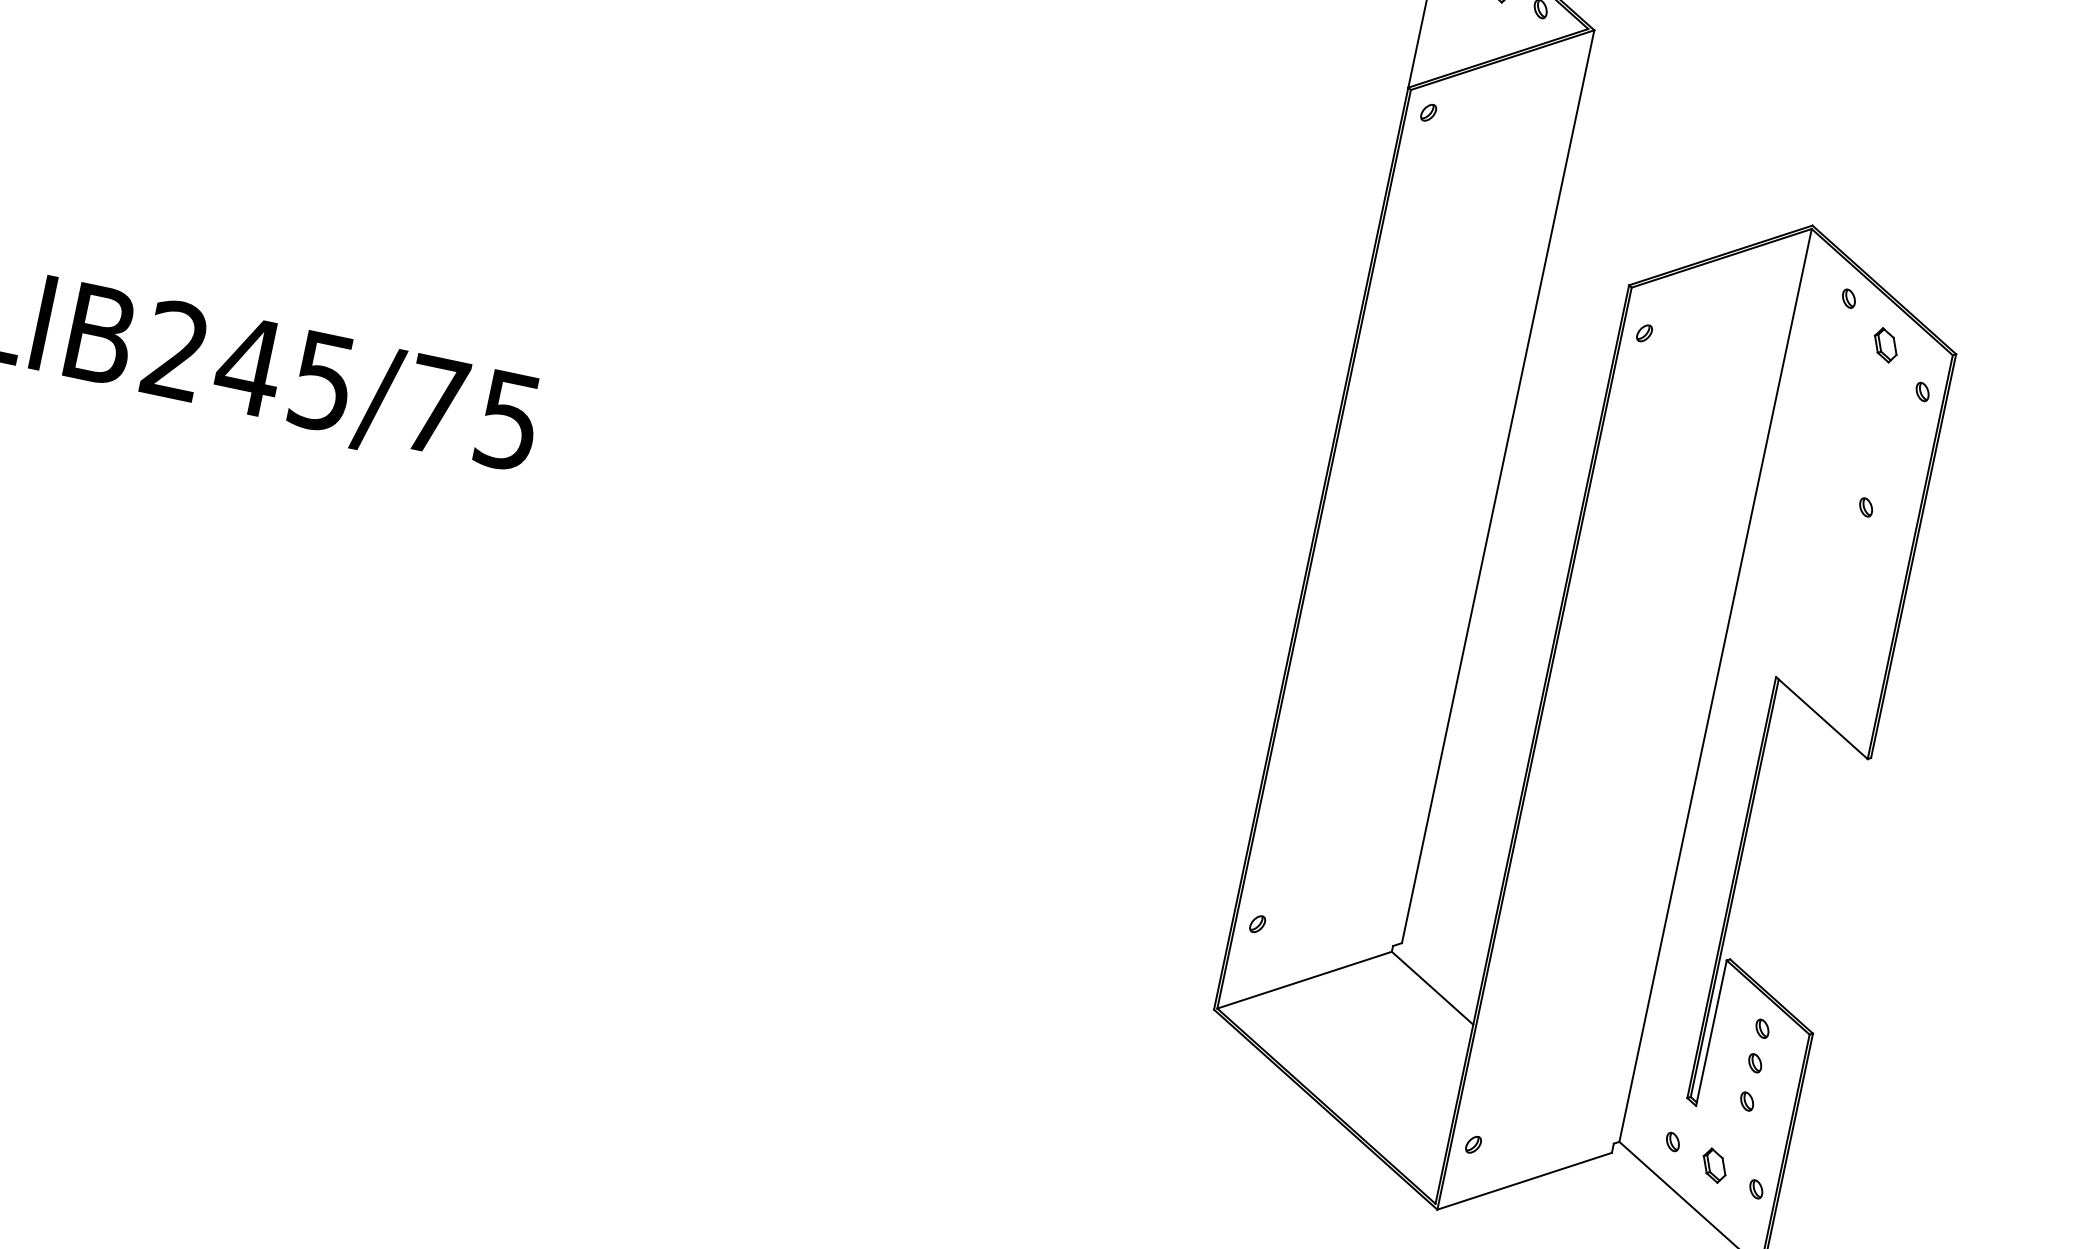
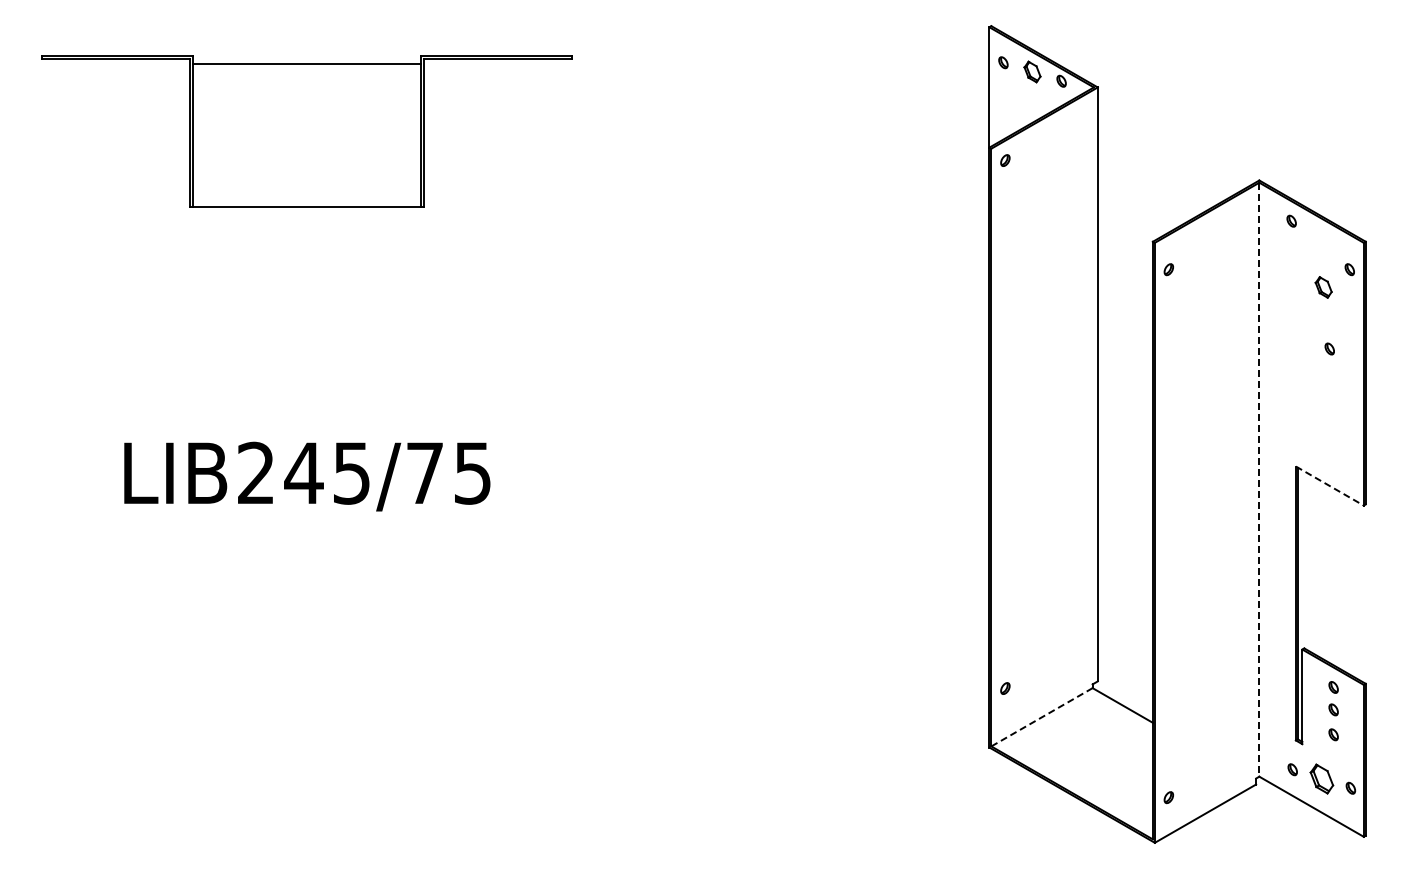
part: (1885, 345) -> (1323, 287), moved
line: (1715, 685) -> (1259, 479), solid -> dashed
line: (1822, 718) -> (1330, 486), solid -> dashed
line: (1305, 980) -> (1042, 717), solid -> dashed
part: (1714, 1164) -> (1321, 778), size x1.4

